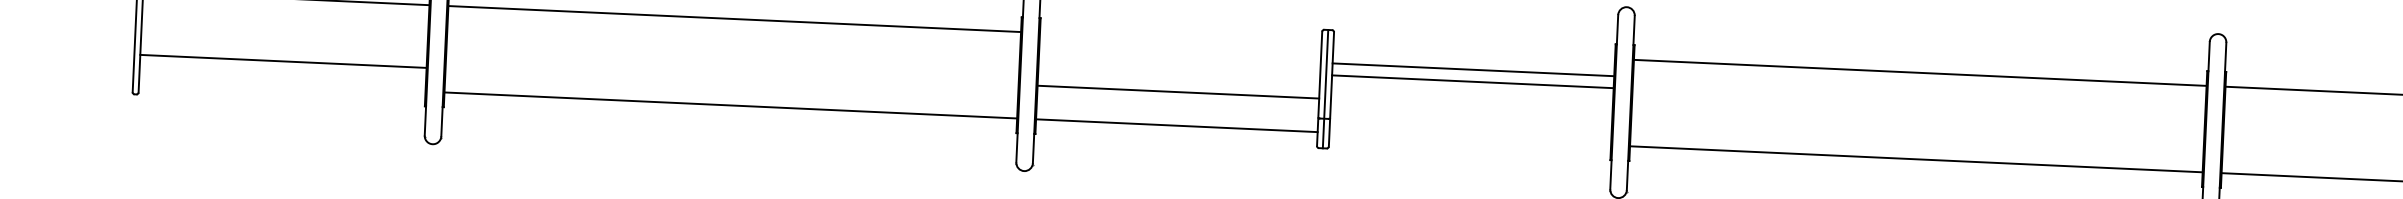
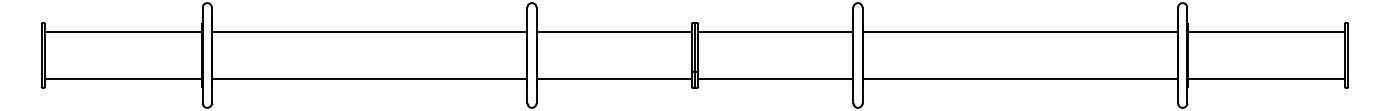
line: (283, 61) -> (123, 79), moved
line: (1473, 70) -> (775, 79), moved
line: (1472, 81) -> (775, 31), moved
line: (1178, 91) -> (614, 31), moved

